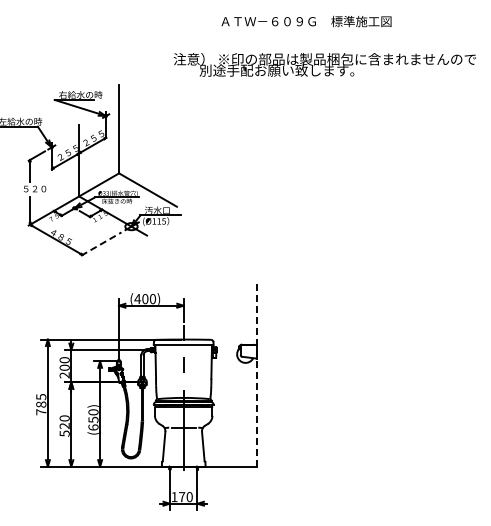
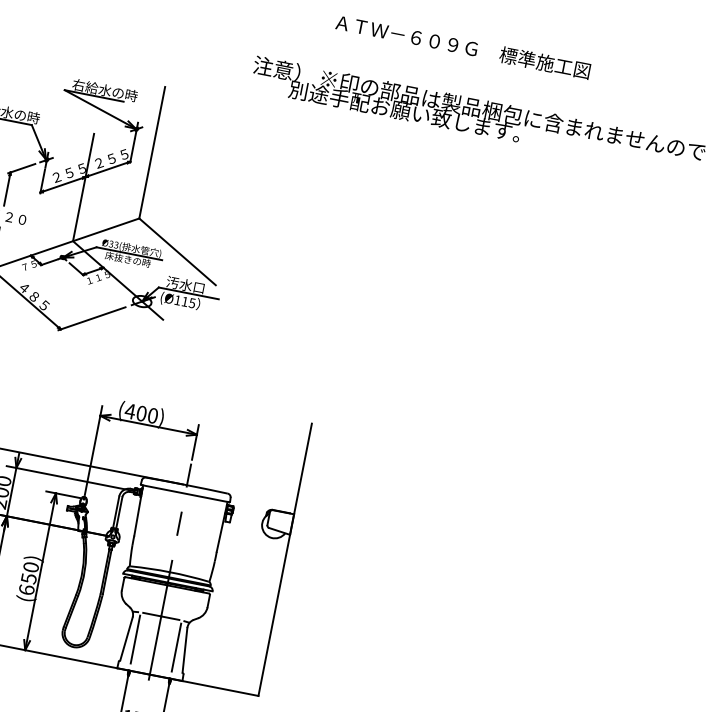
line: (101, 243) -> (92, 317), dashed -> solid
line: (256, 374) -> (285, 558), dashed -> solid
line: (169, 445) -> (134, 639), added
line: (197, 445) -> (176, 647), added

